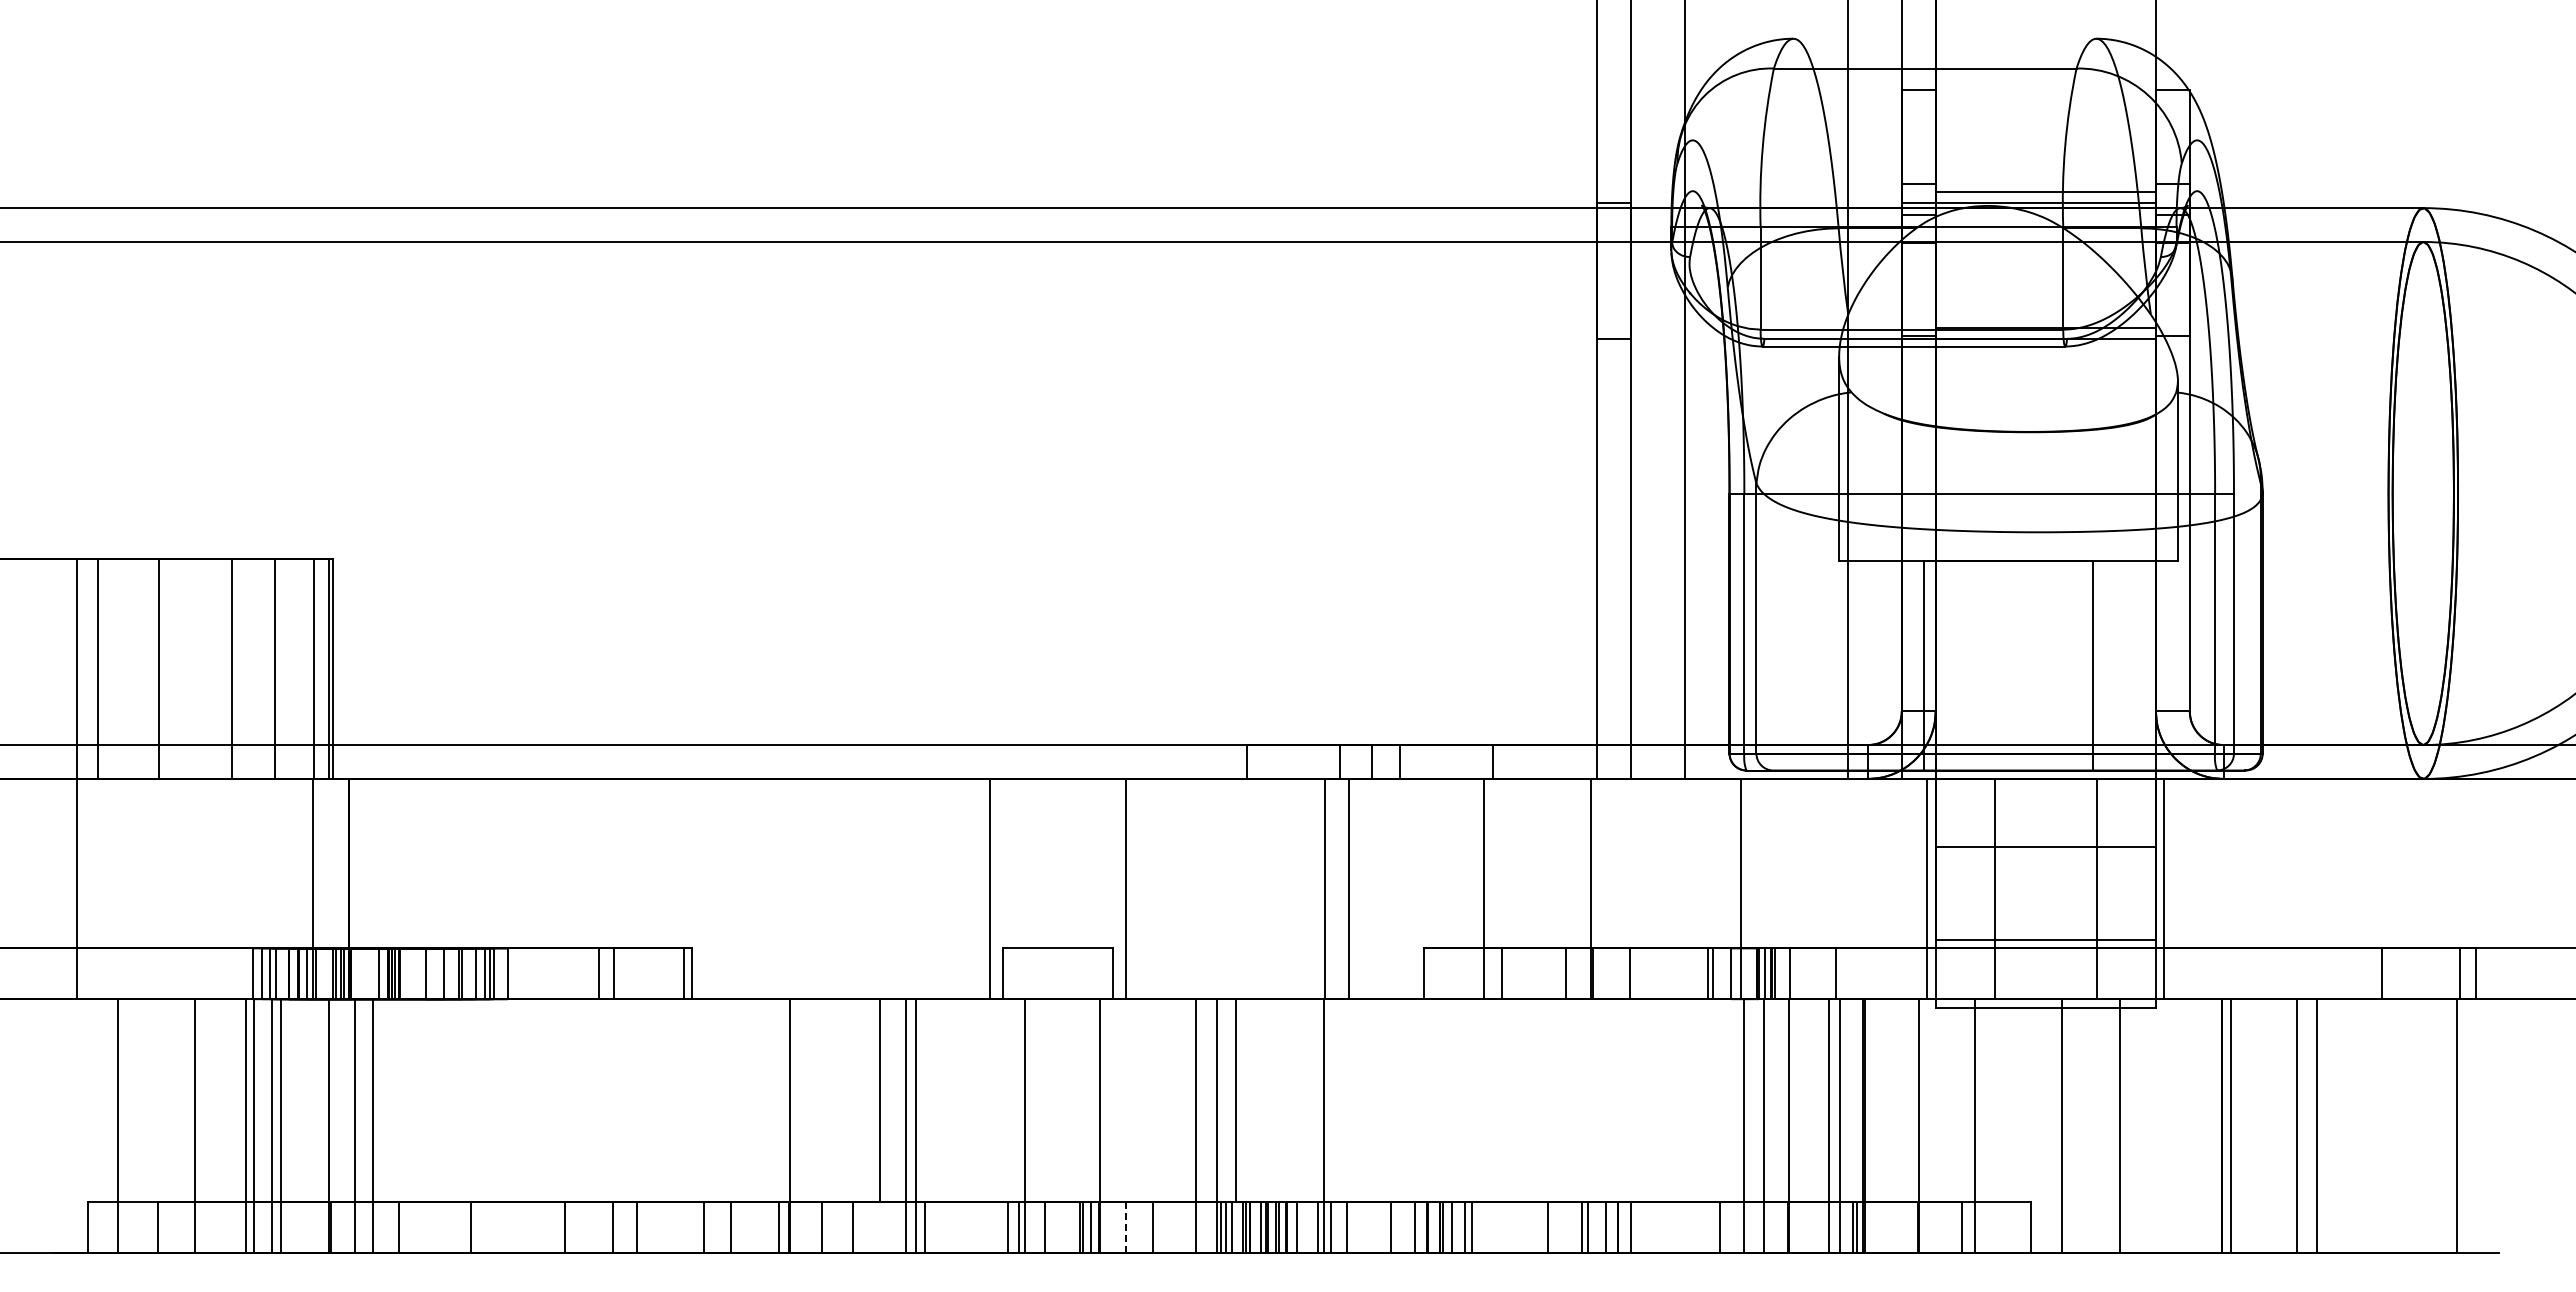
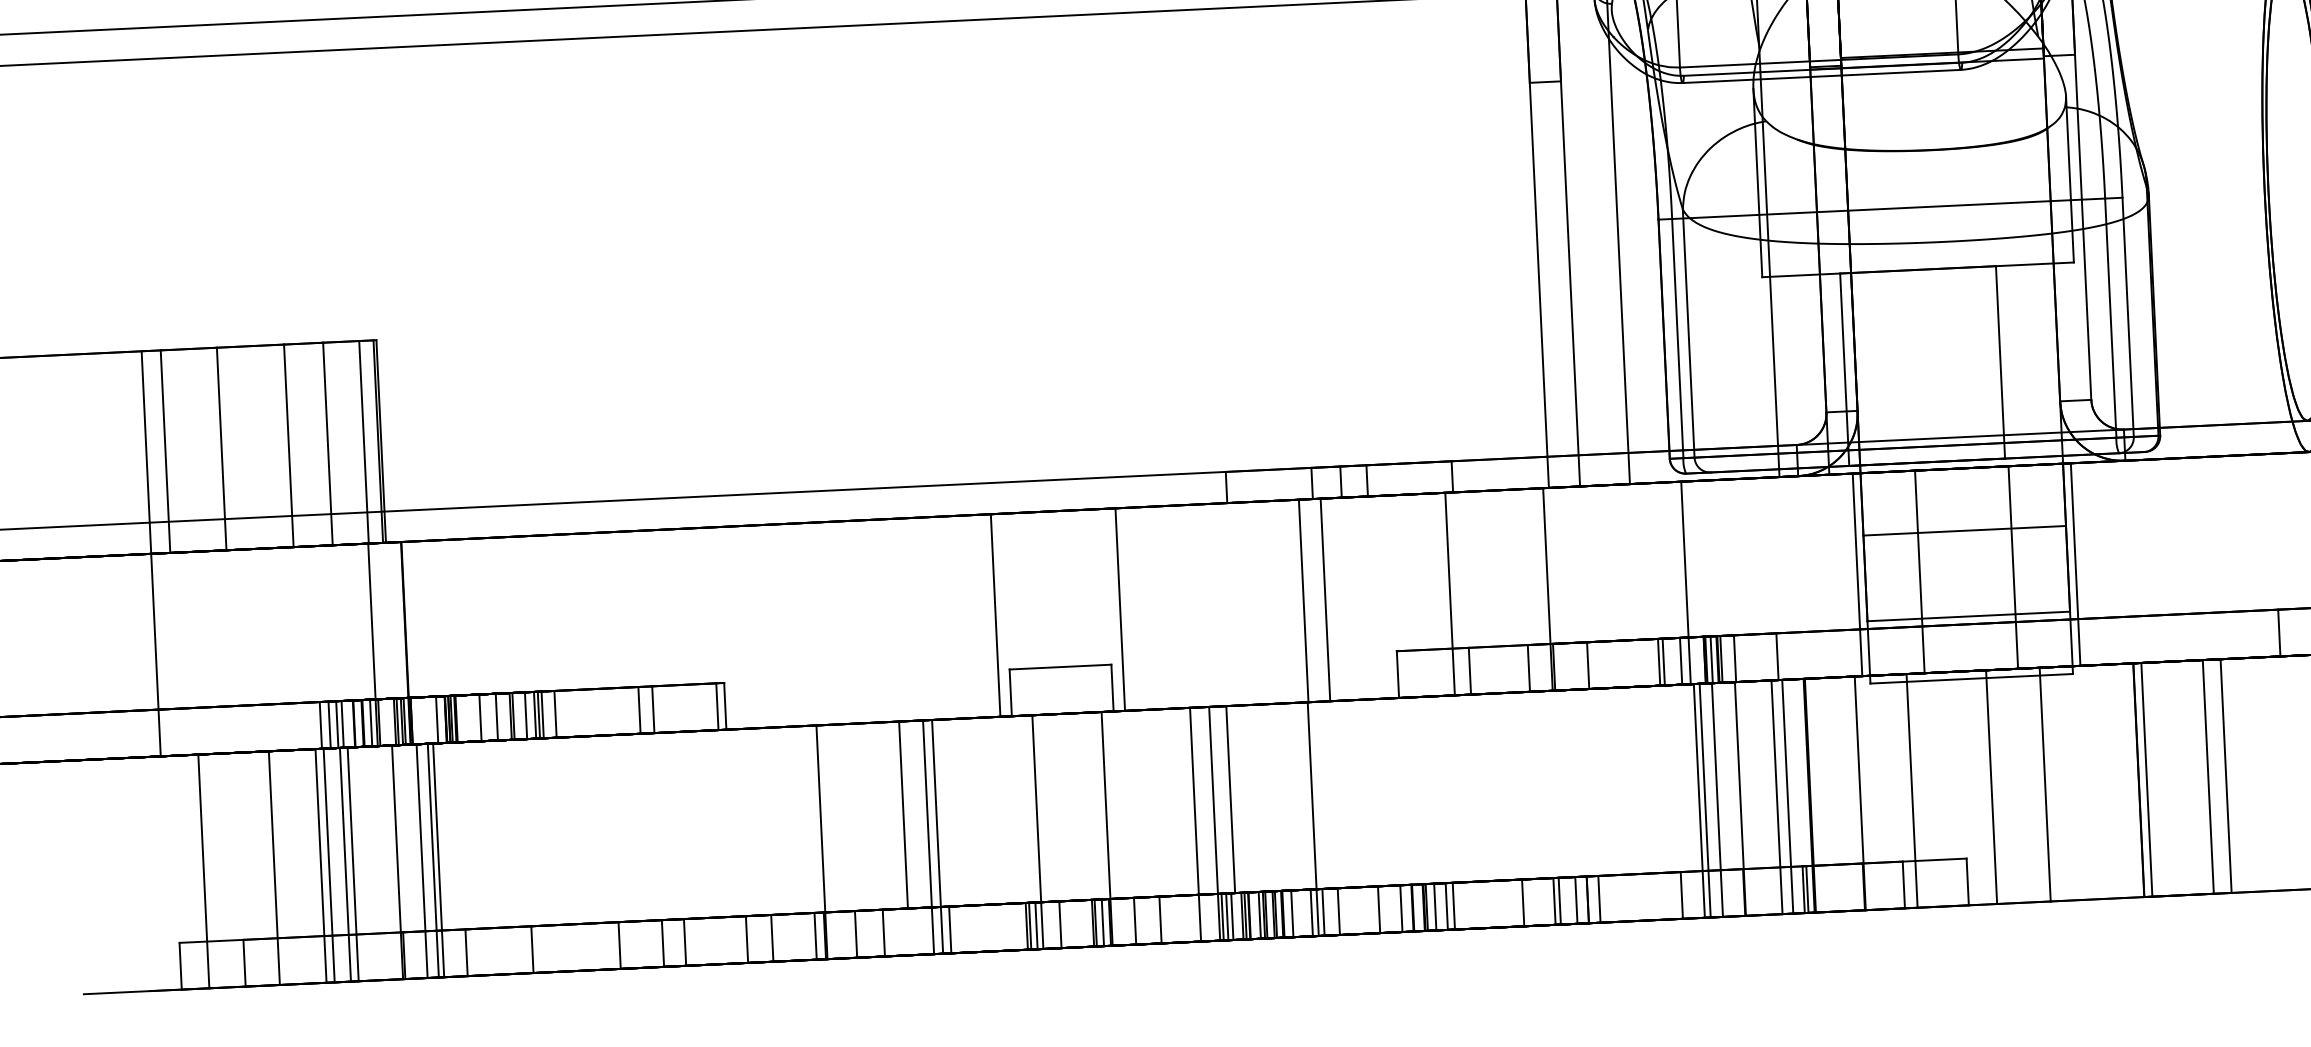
line: (367, 1126) -> (433, 860), added
line: (1750, 1126) -> (1705, 800), added
line: (1011, 1227) -> (1029, 925), added
line: (1125, 1228) -> (1134, 921), dashed -> solid

